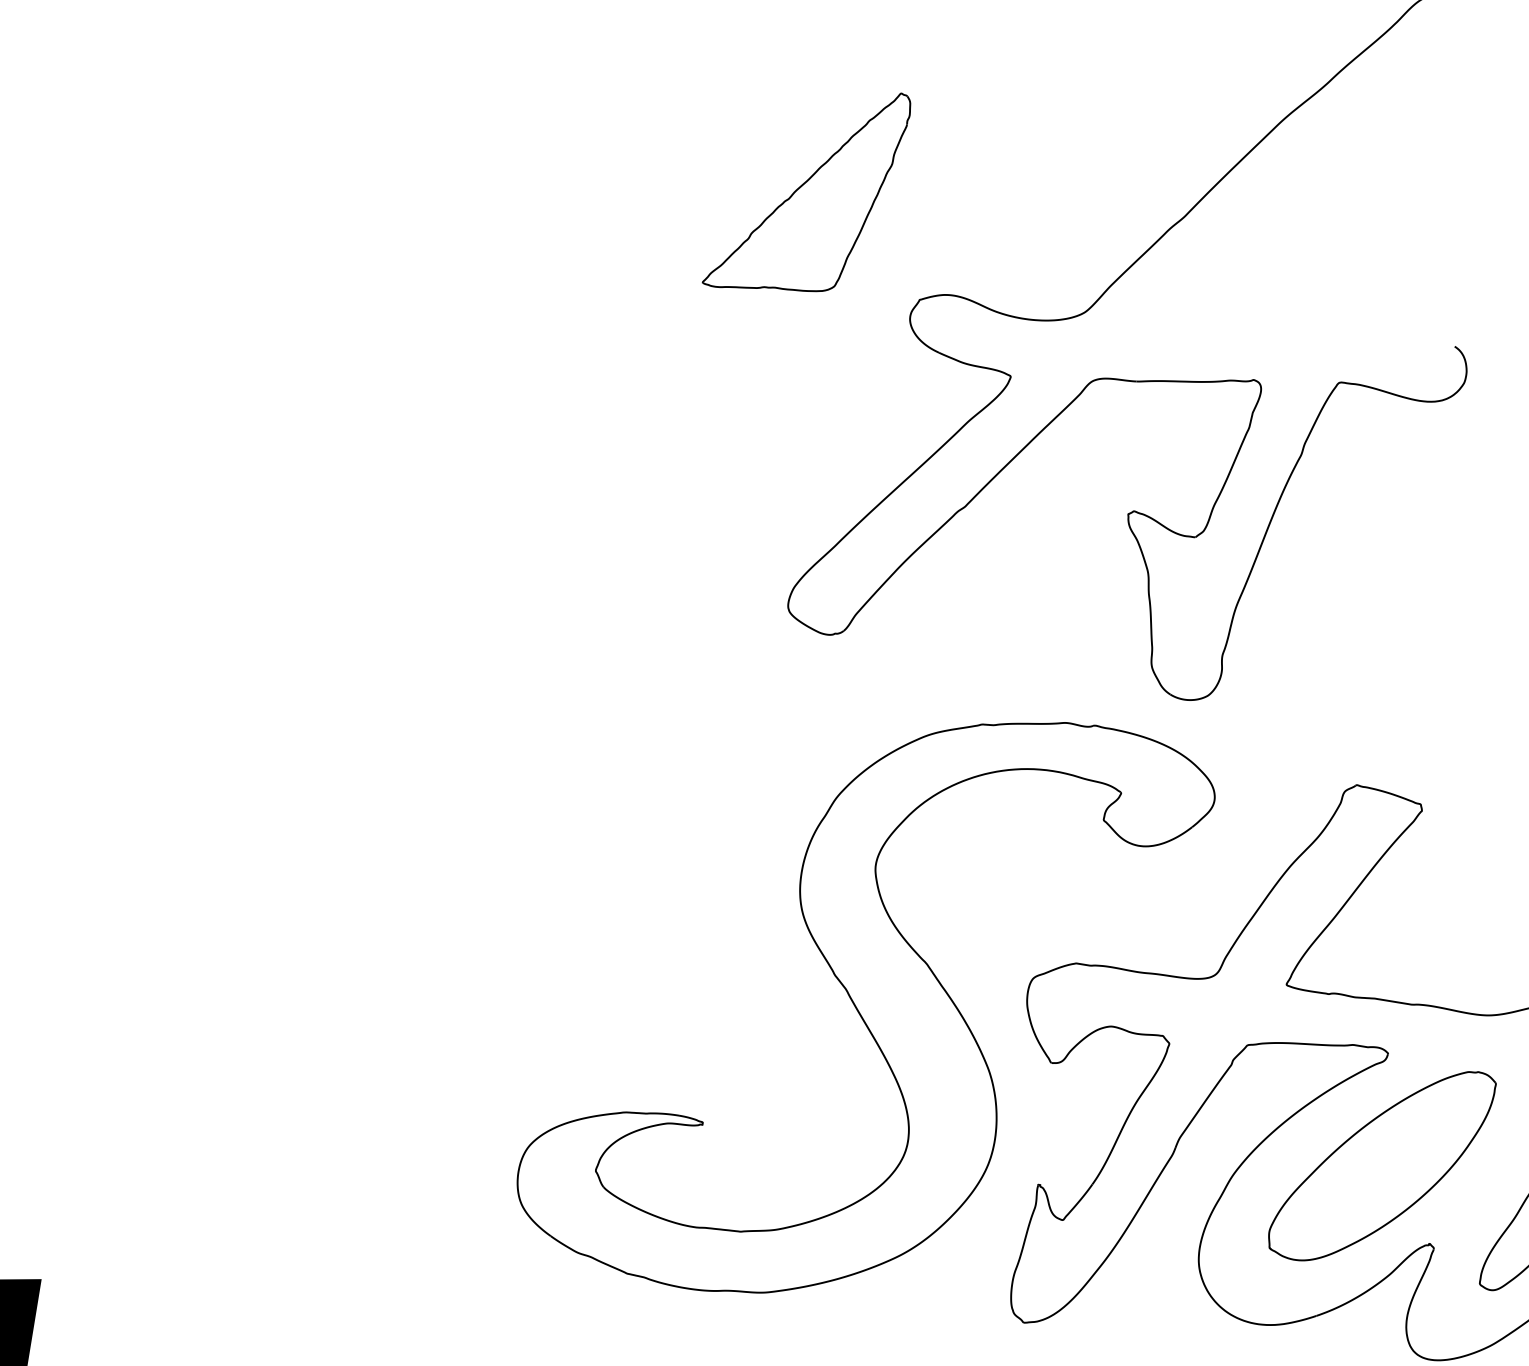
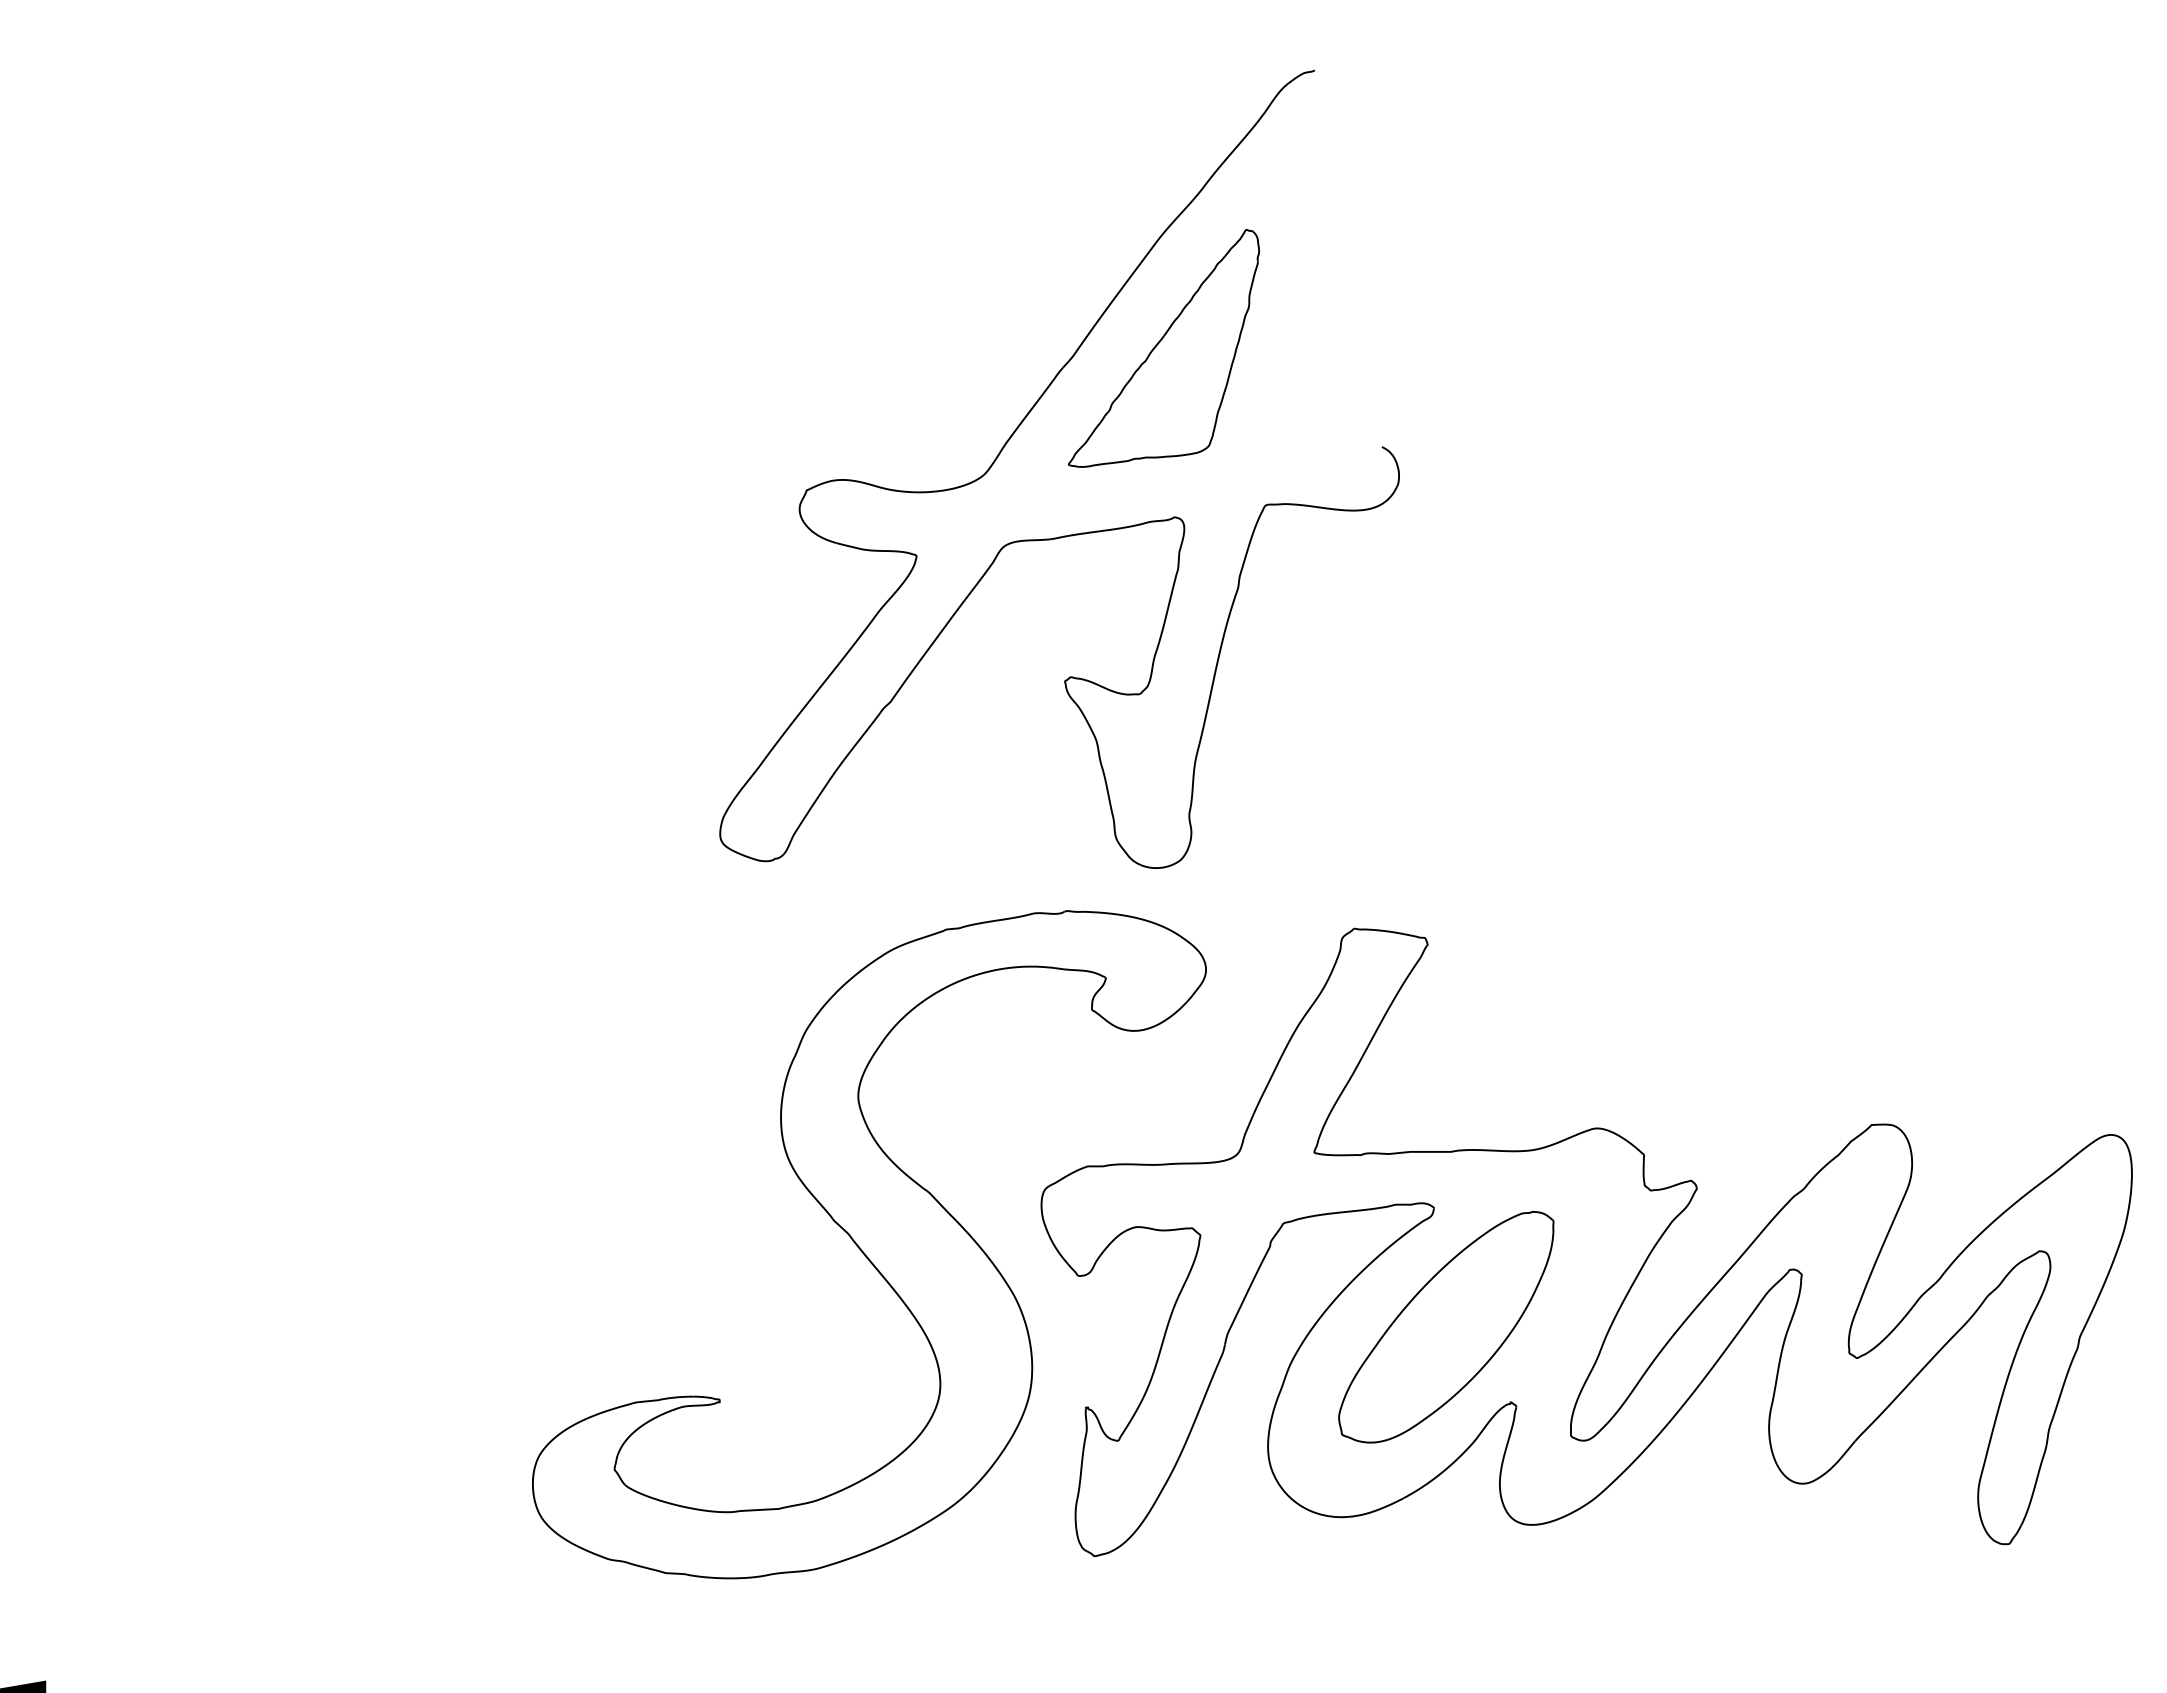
part: (807, 190) -> (1163, 348), moved

